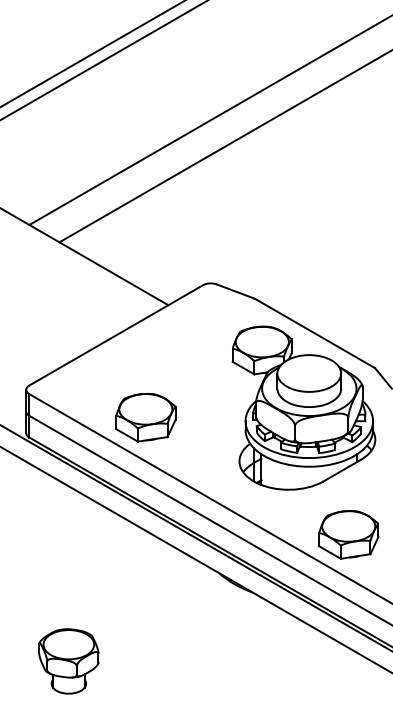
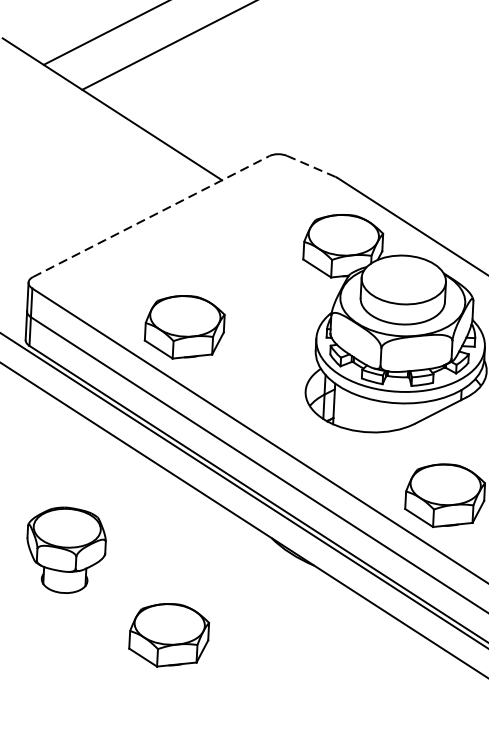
line: (235, 291) -> (311, 166), solid -> dashed
line: (116, 335) -> (151, 216), solid -> dashed
part: (145, 650) -> (168, 635), added
part: (68, 661) -> (65, 550), moved

